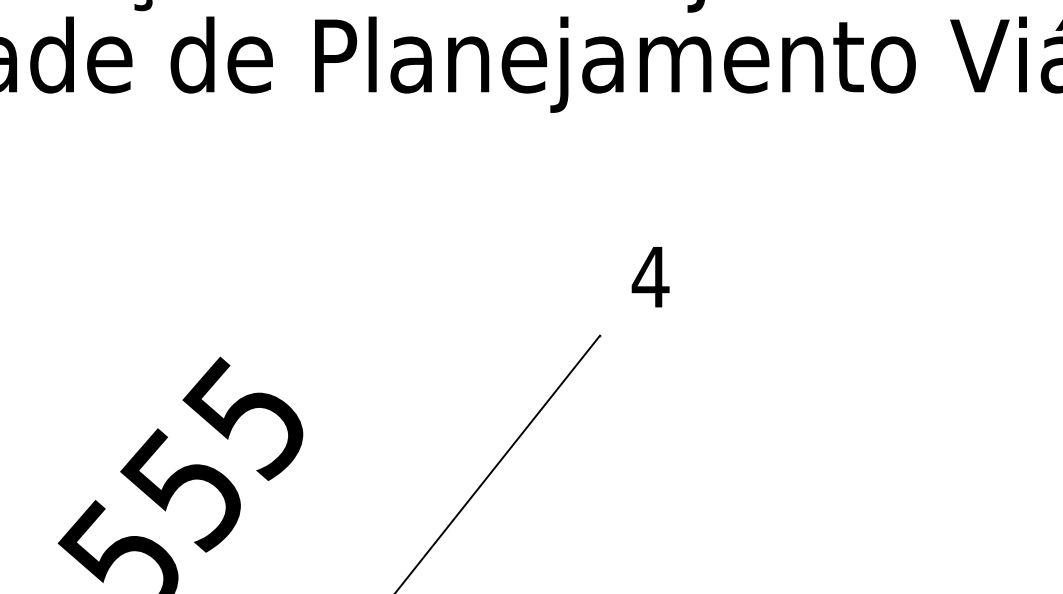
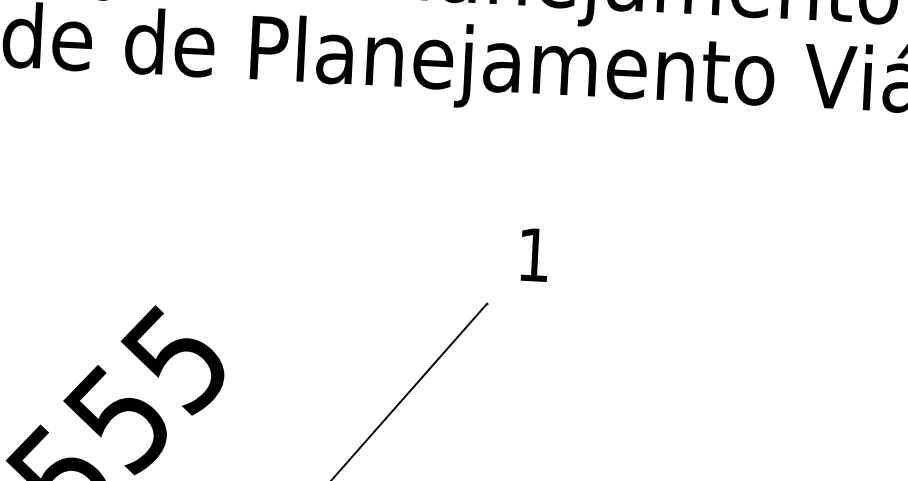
text: (650, 277) -> (533, 255), 4 -> 1

